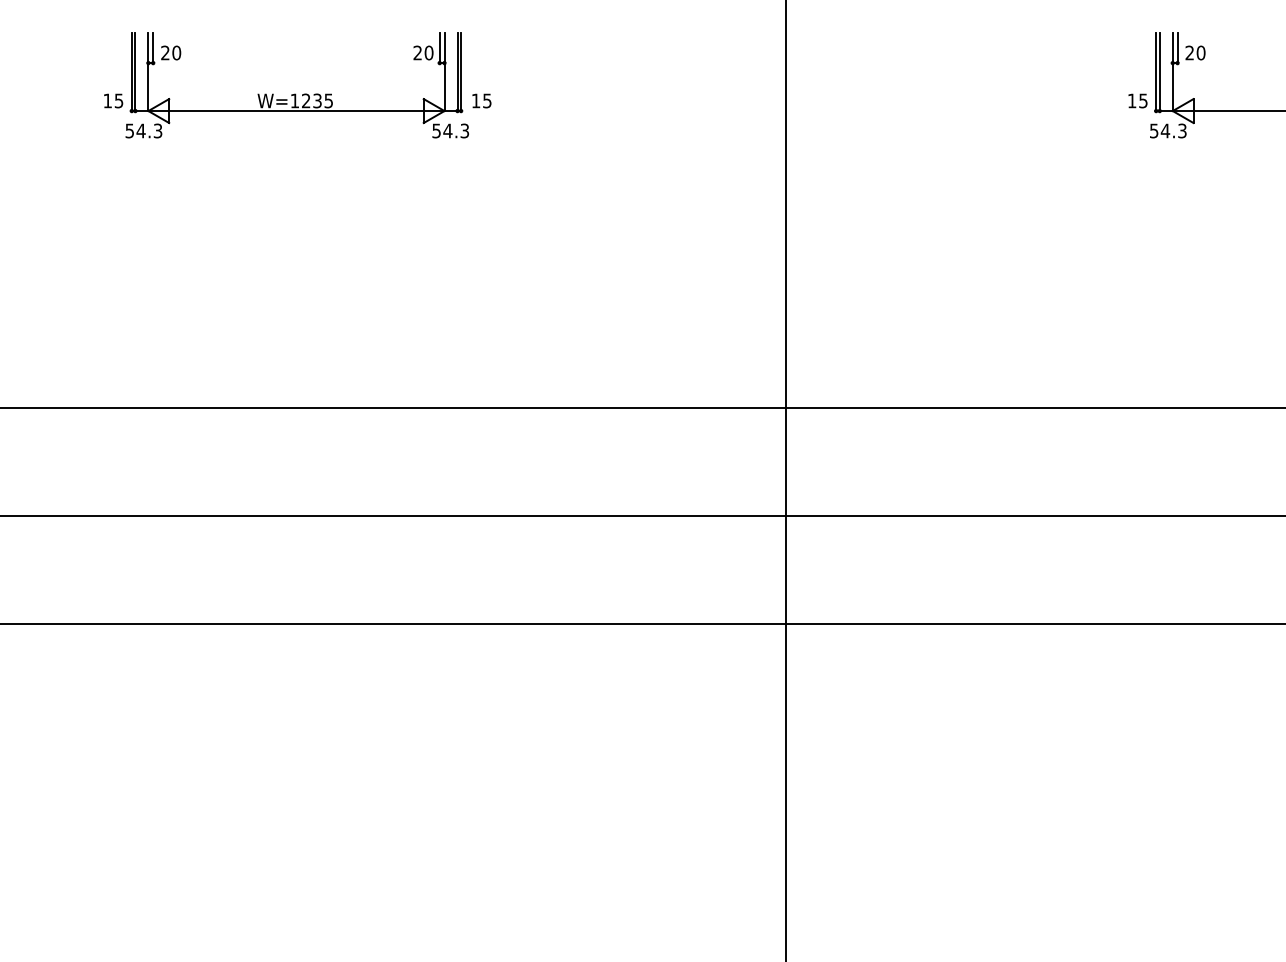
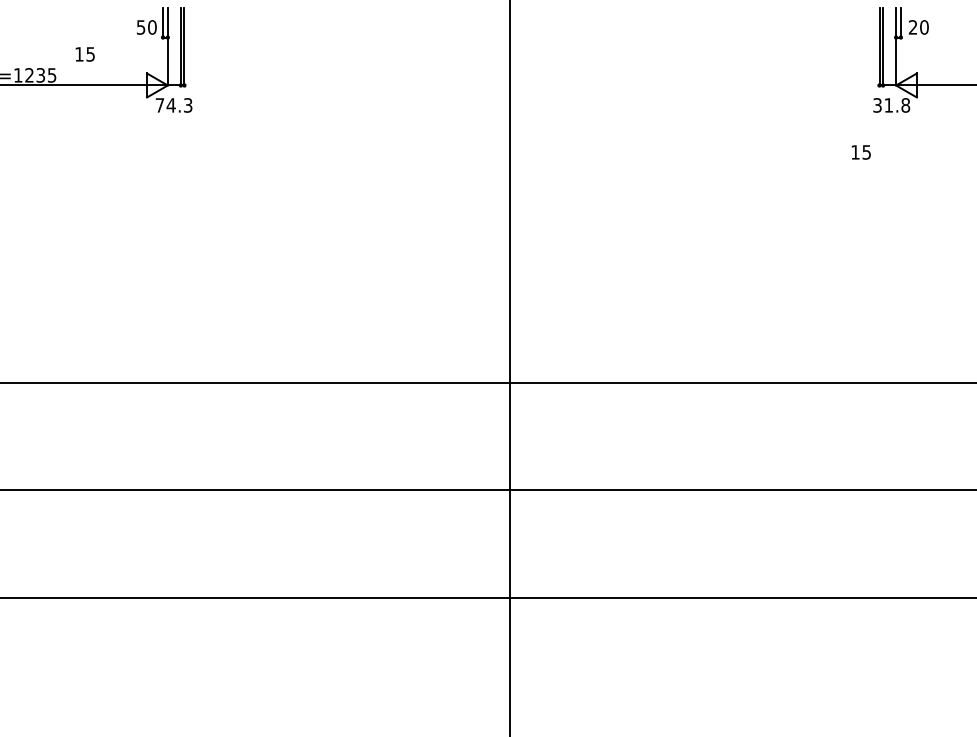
text: (417, 52) -> (140, 26), 20 -> 50
text: (481, 100) -> (84, 53), moved
text: (1137, 100) -> (860, 151), moved
text: (436, 130) -> (159, 104), 54.3 -> 74.3
text: (1168, 130) -> (891, 104), 54.3 -> 31.8

